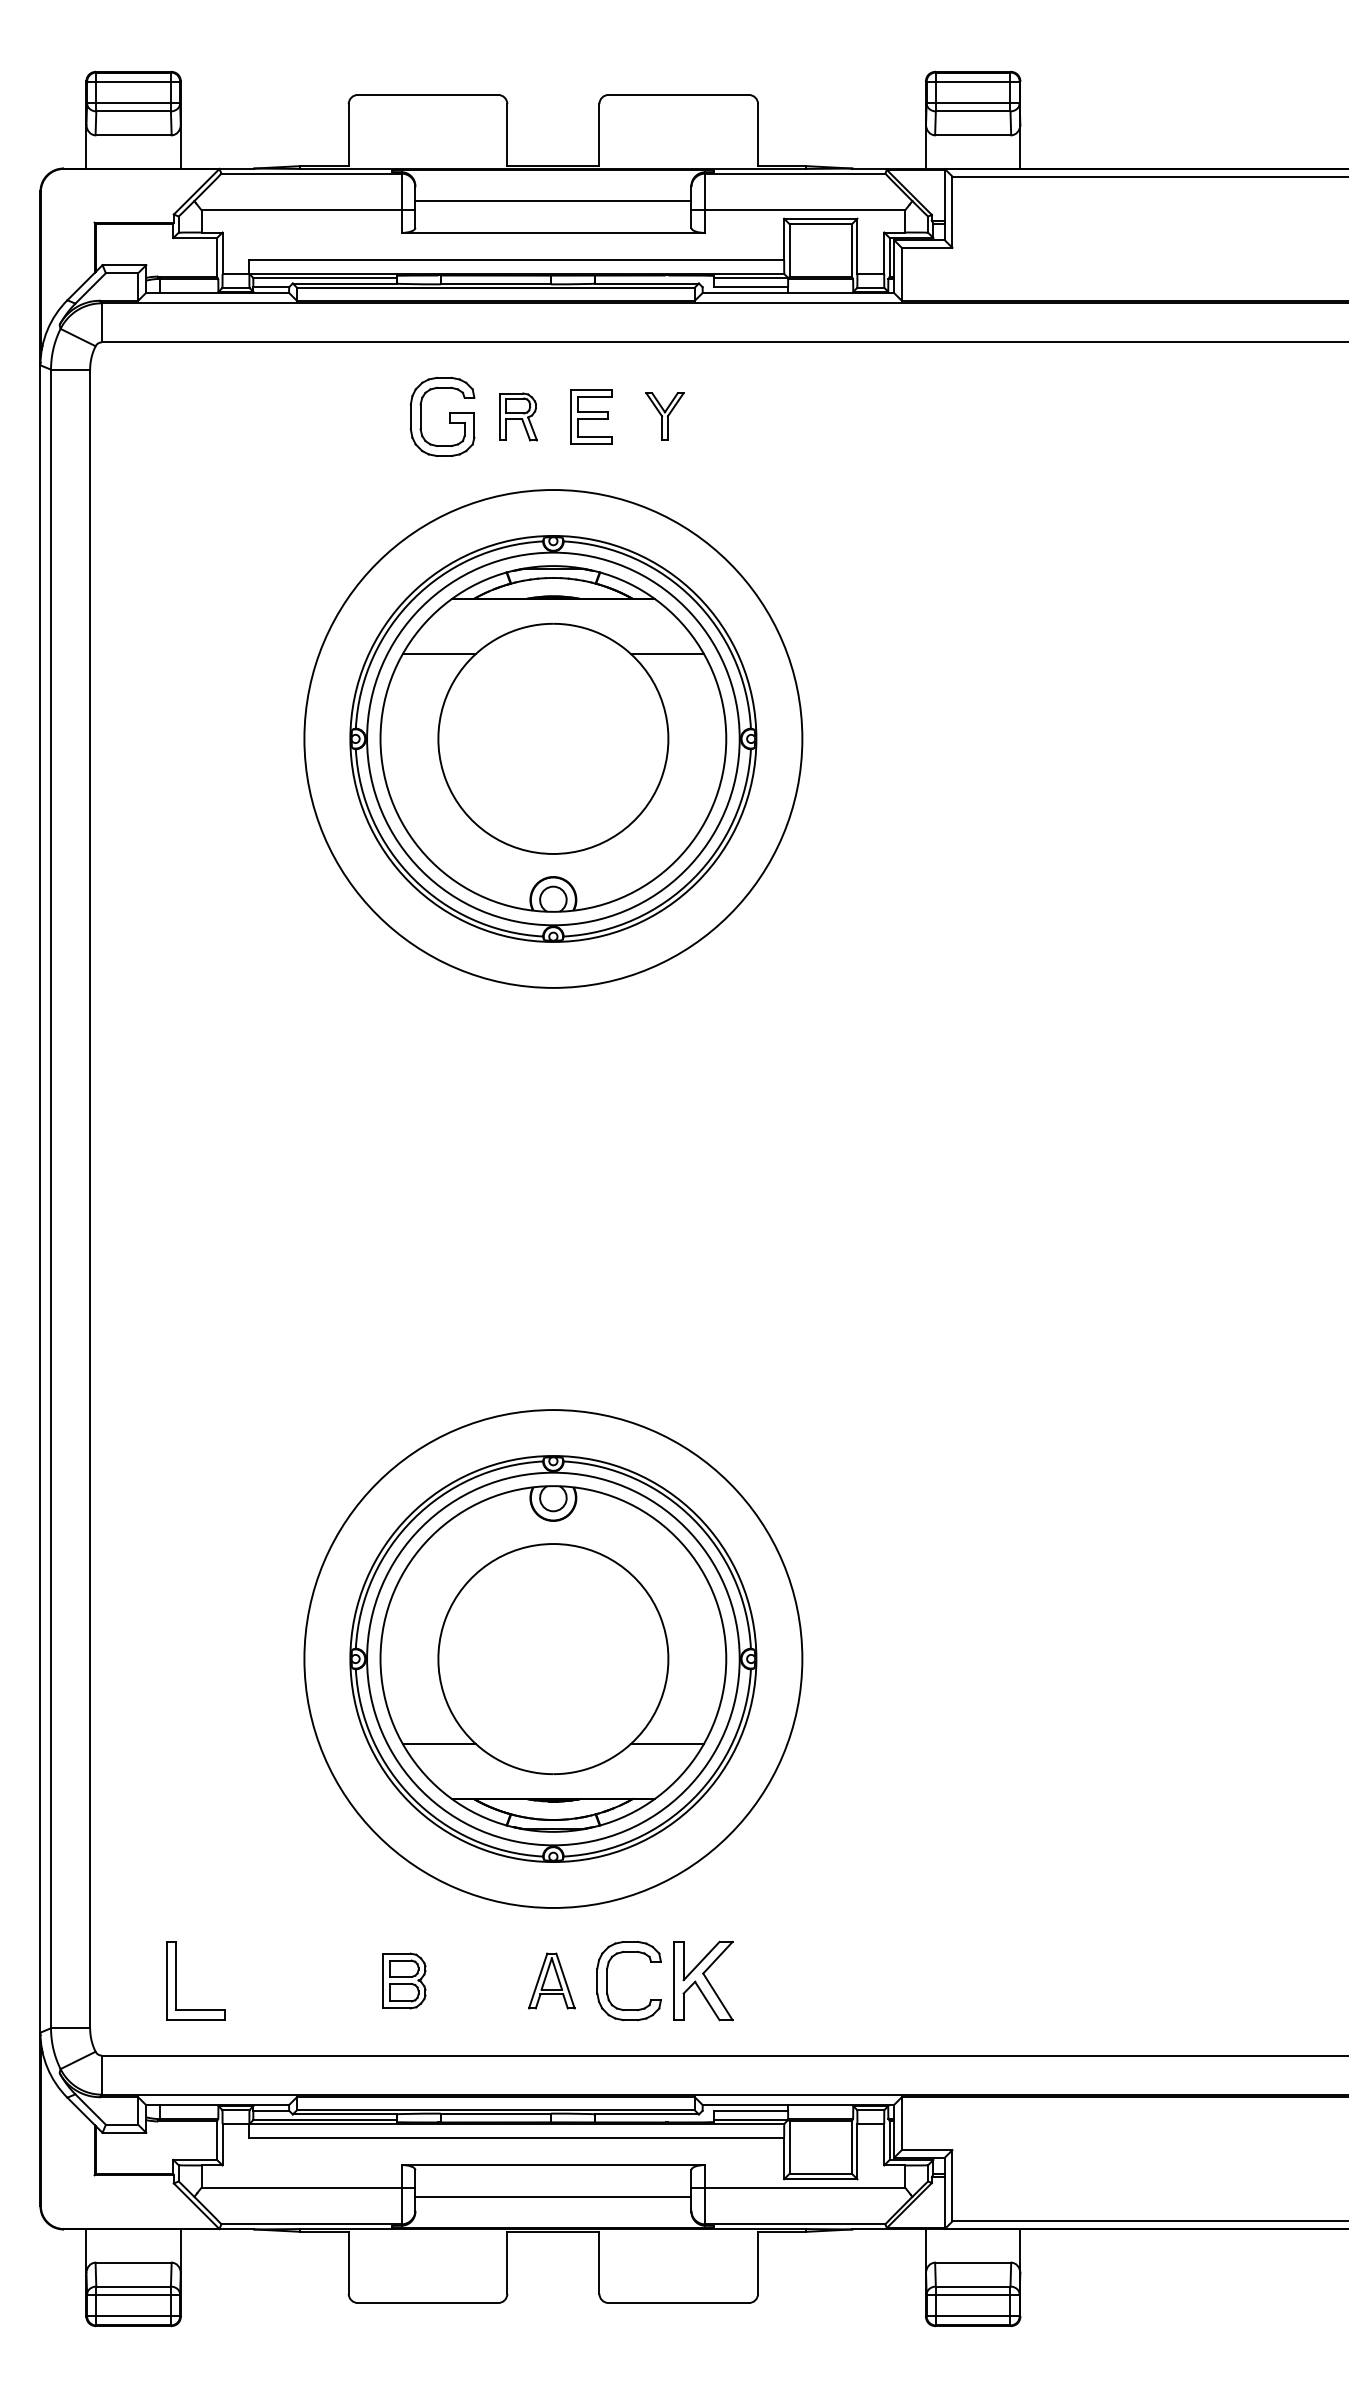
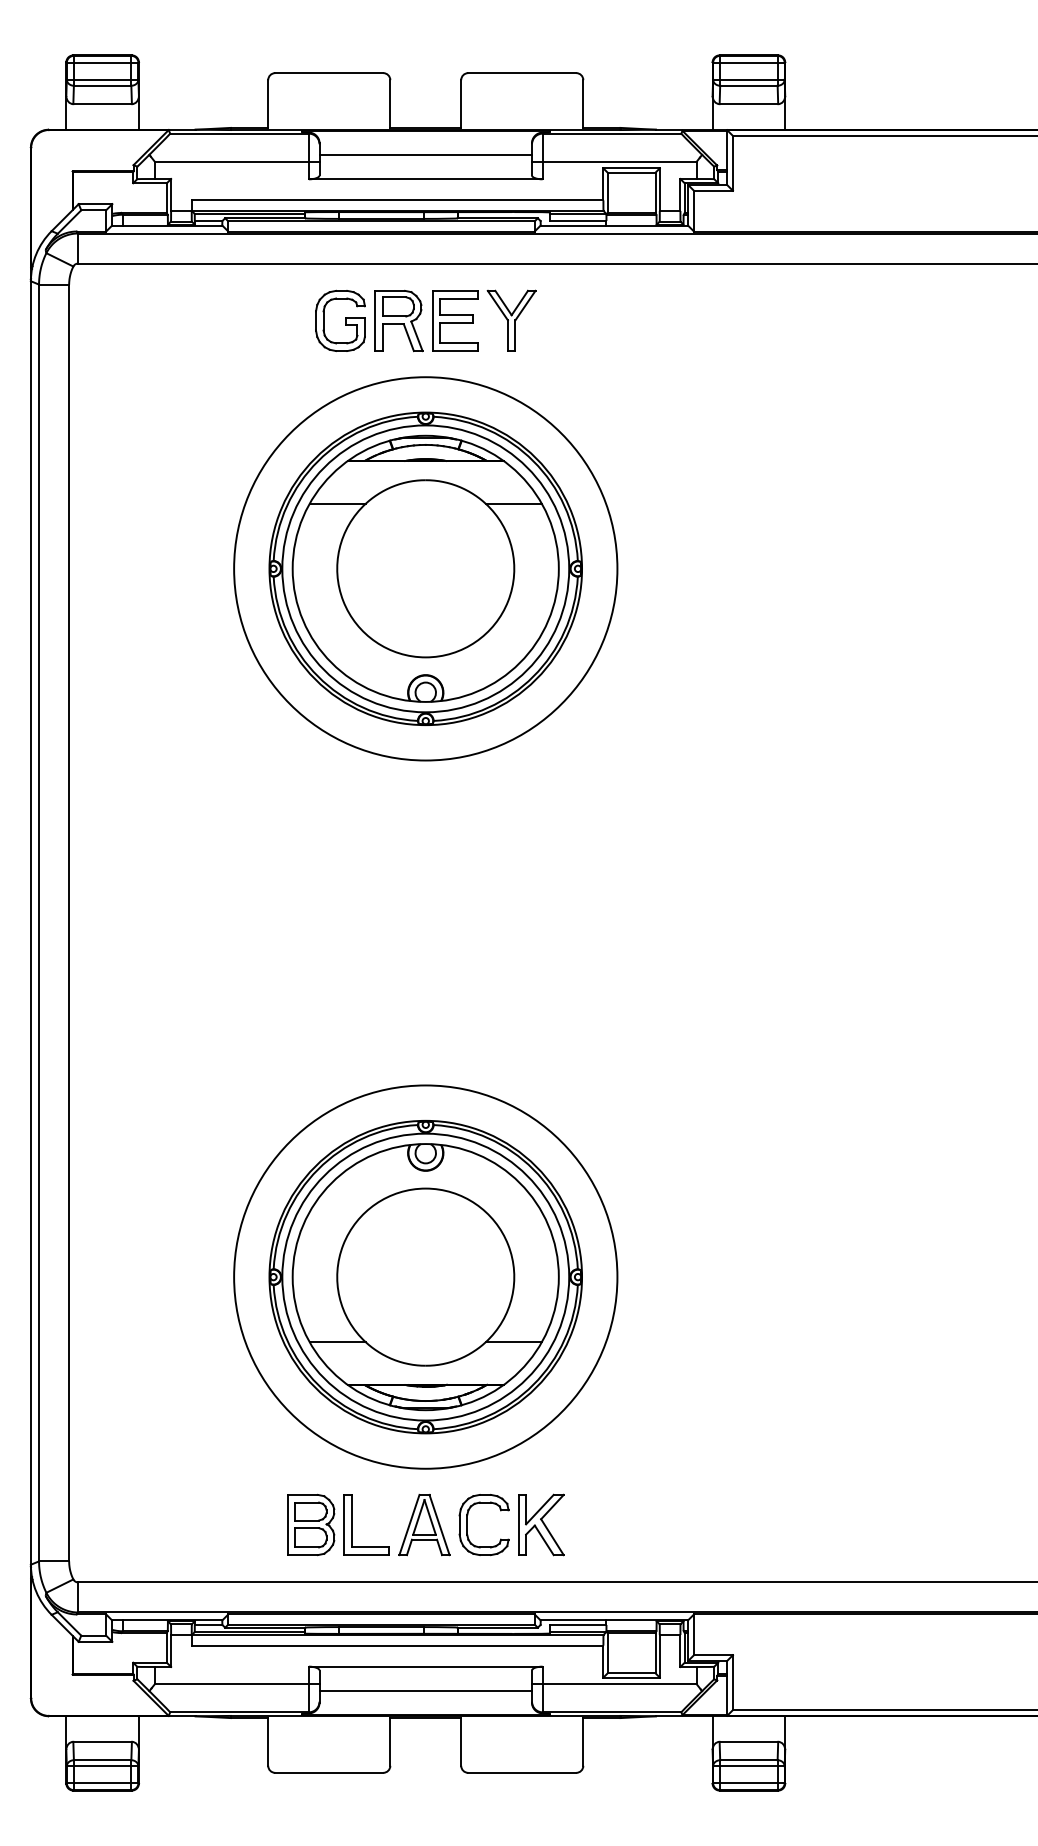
part: (518, 416) -> (398, 320), size x1.67
part: (591, 416) -> (455, 320), size x1.43
part: (664, 416) -> (511, 320), size x1.67
part: (176, 1980) -> (351, 1524), moved
part: (404, 1980) -> (311, 1524), size x1.43
part: (551, 1980) -> (424, 1524), size x1.43

